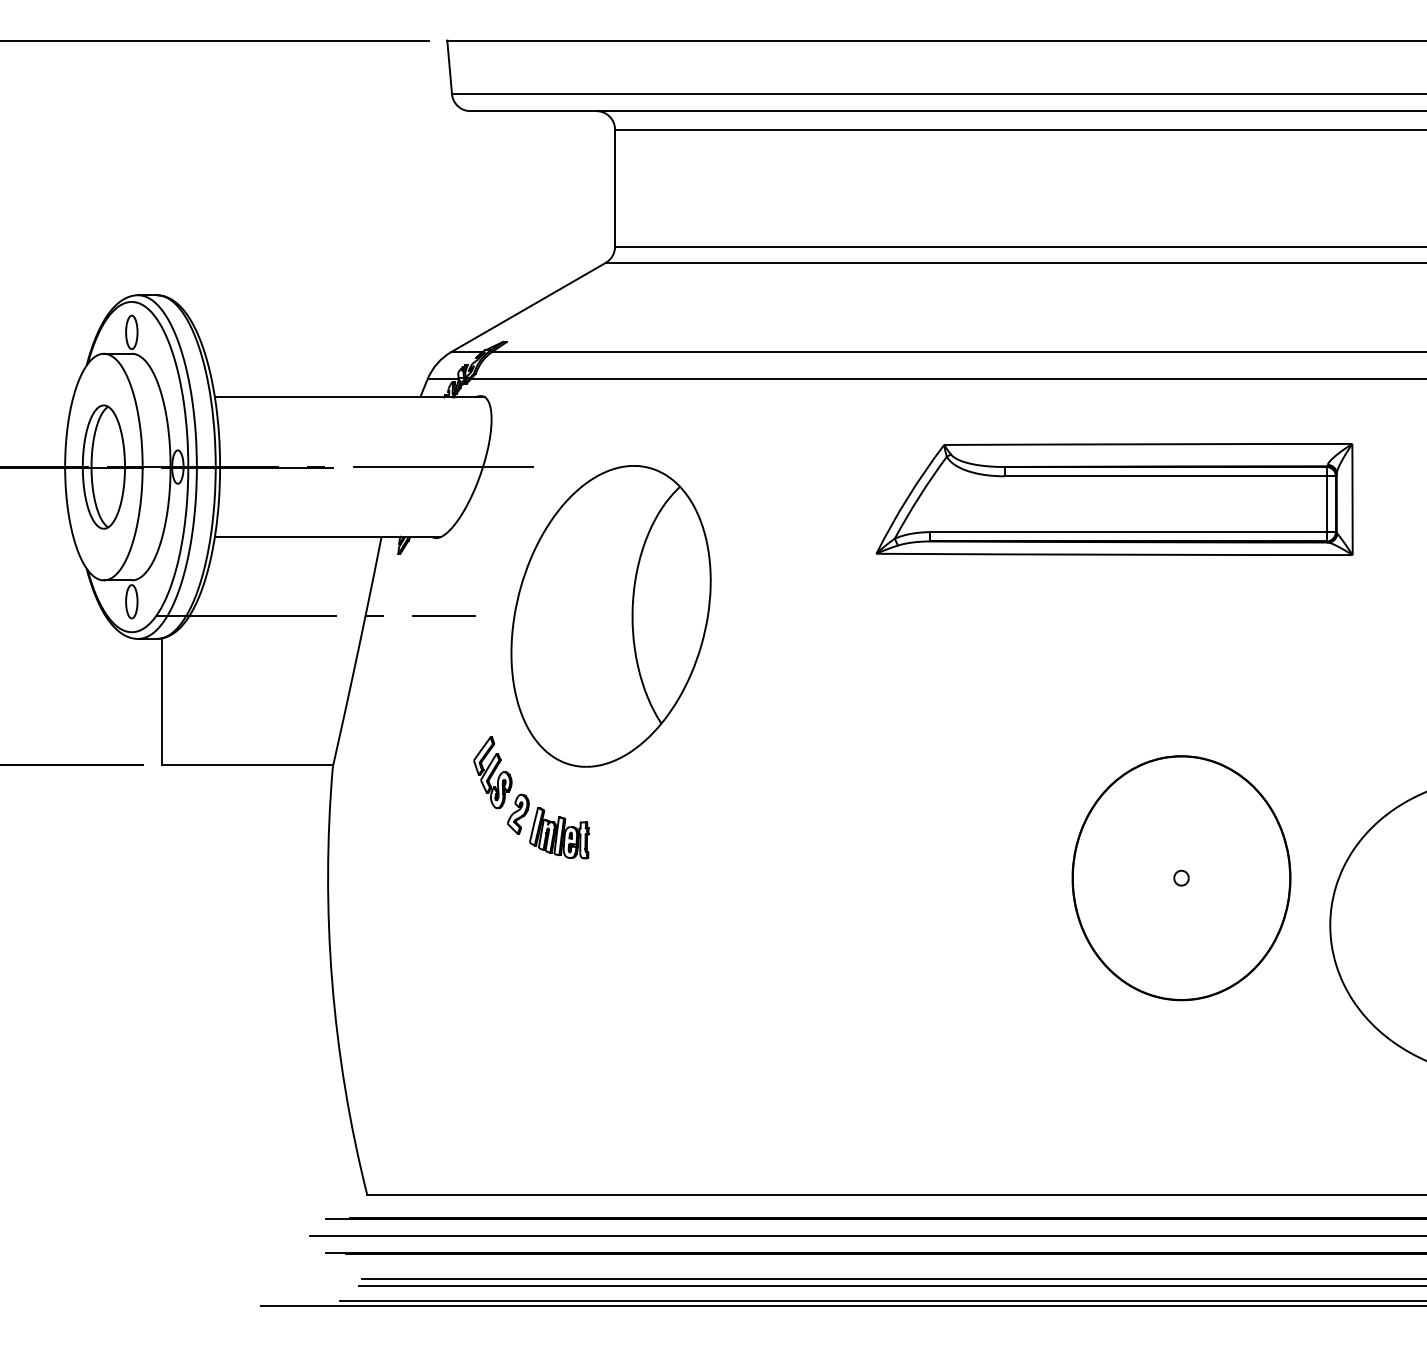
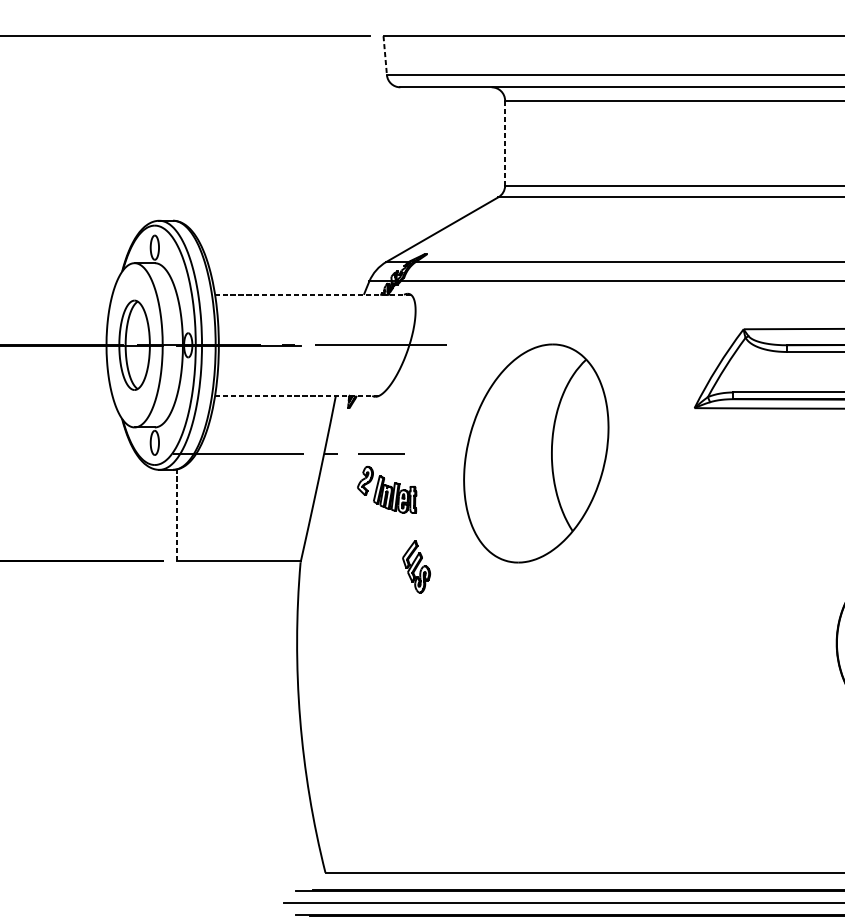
line: (449, 67) -> (385, 55), solid -> dashed
line: (615, 188) -> (505, 143), solid -> dashed
line: (349, 397) -> (312, 294), solid -> dashed
line: (327, 536) -> (296, 395), solid -> dashed
part: (610, 616) -> (535, 453), moved
line: (161, 701) -> (176, 515), solid -> dashed
part: (548, 826) -> (387, 489), moved

